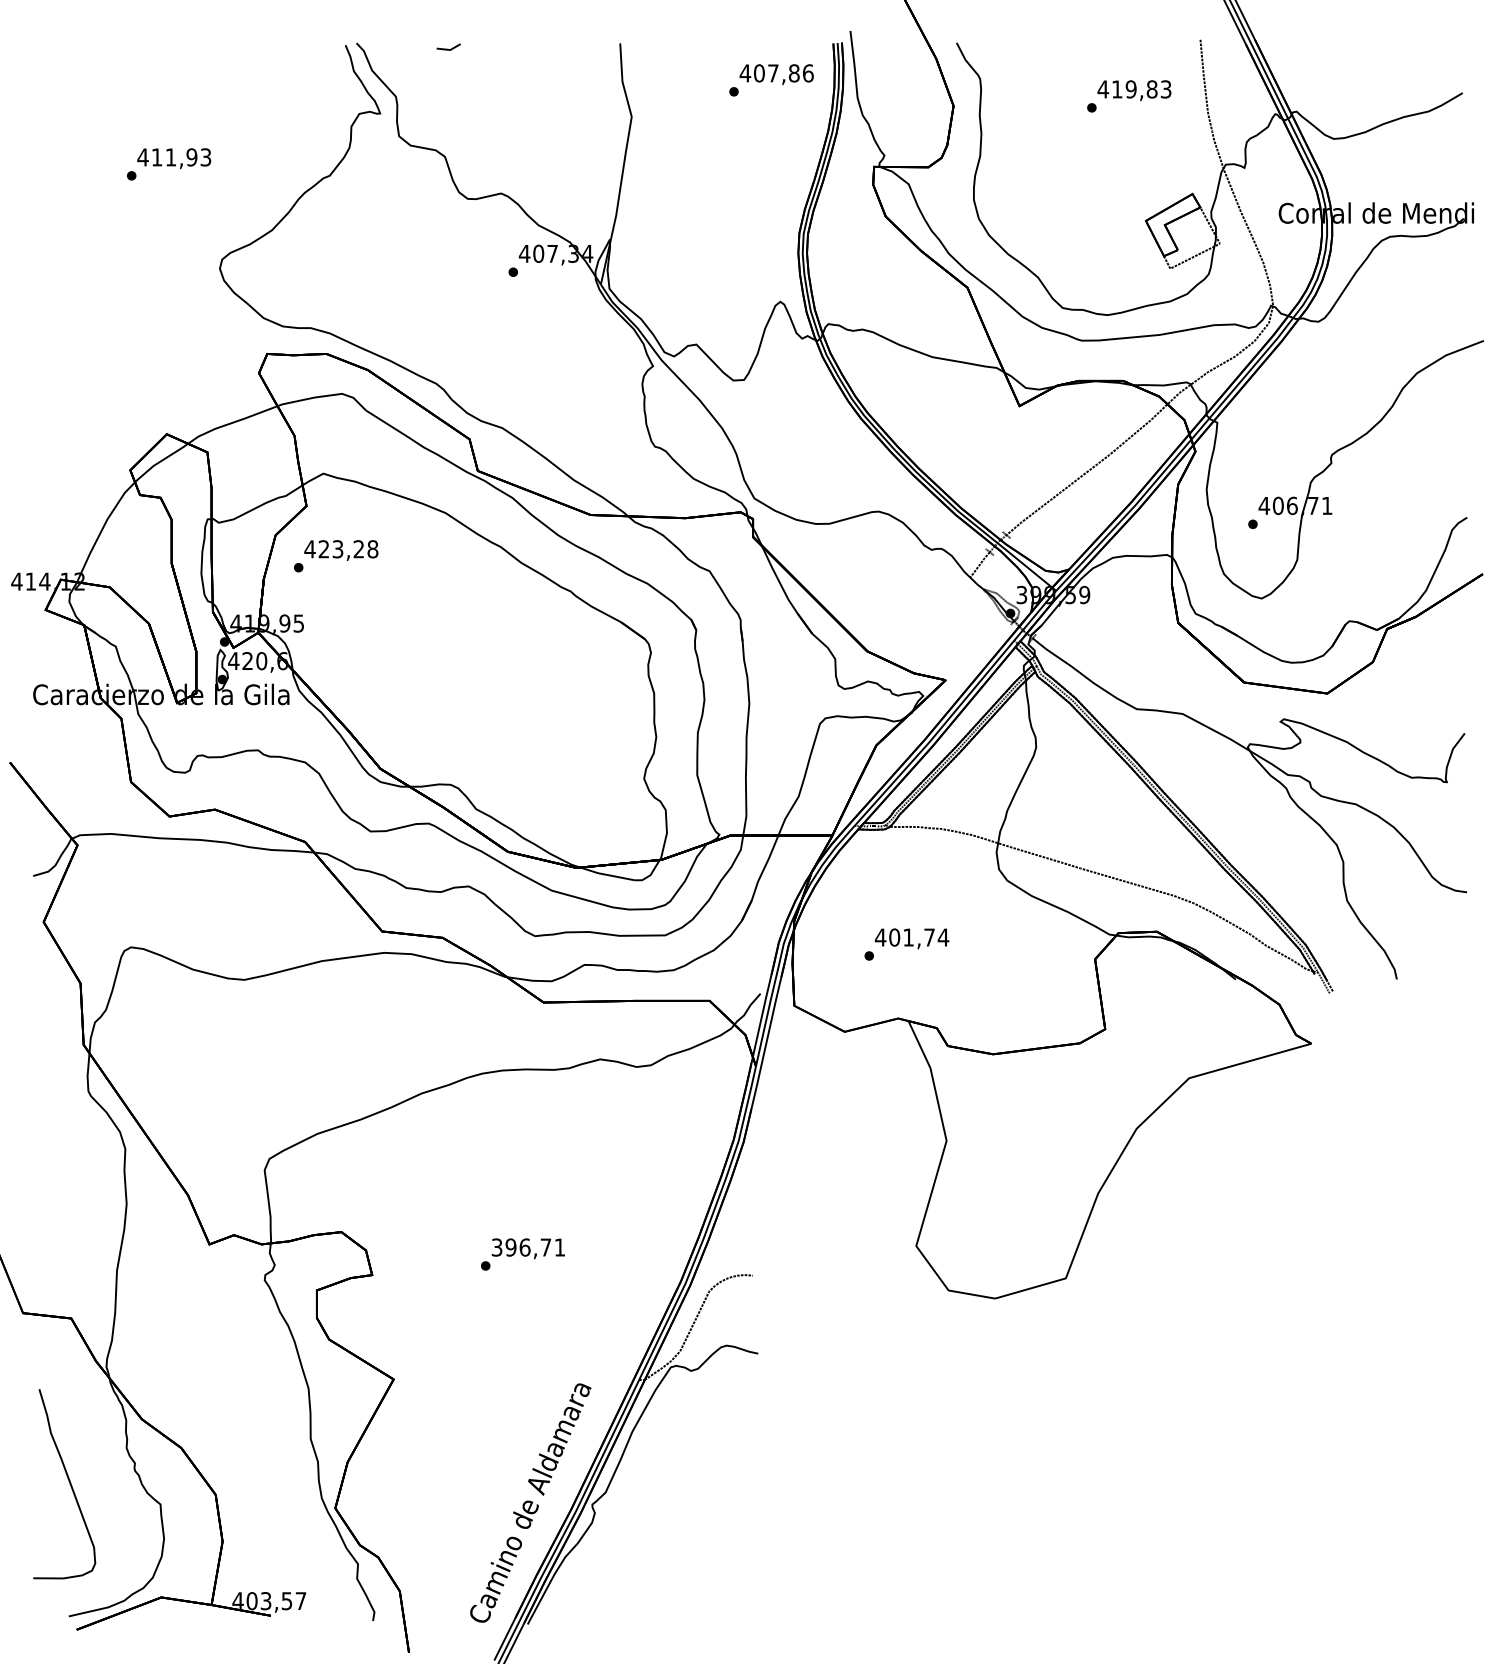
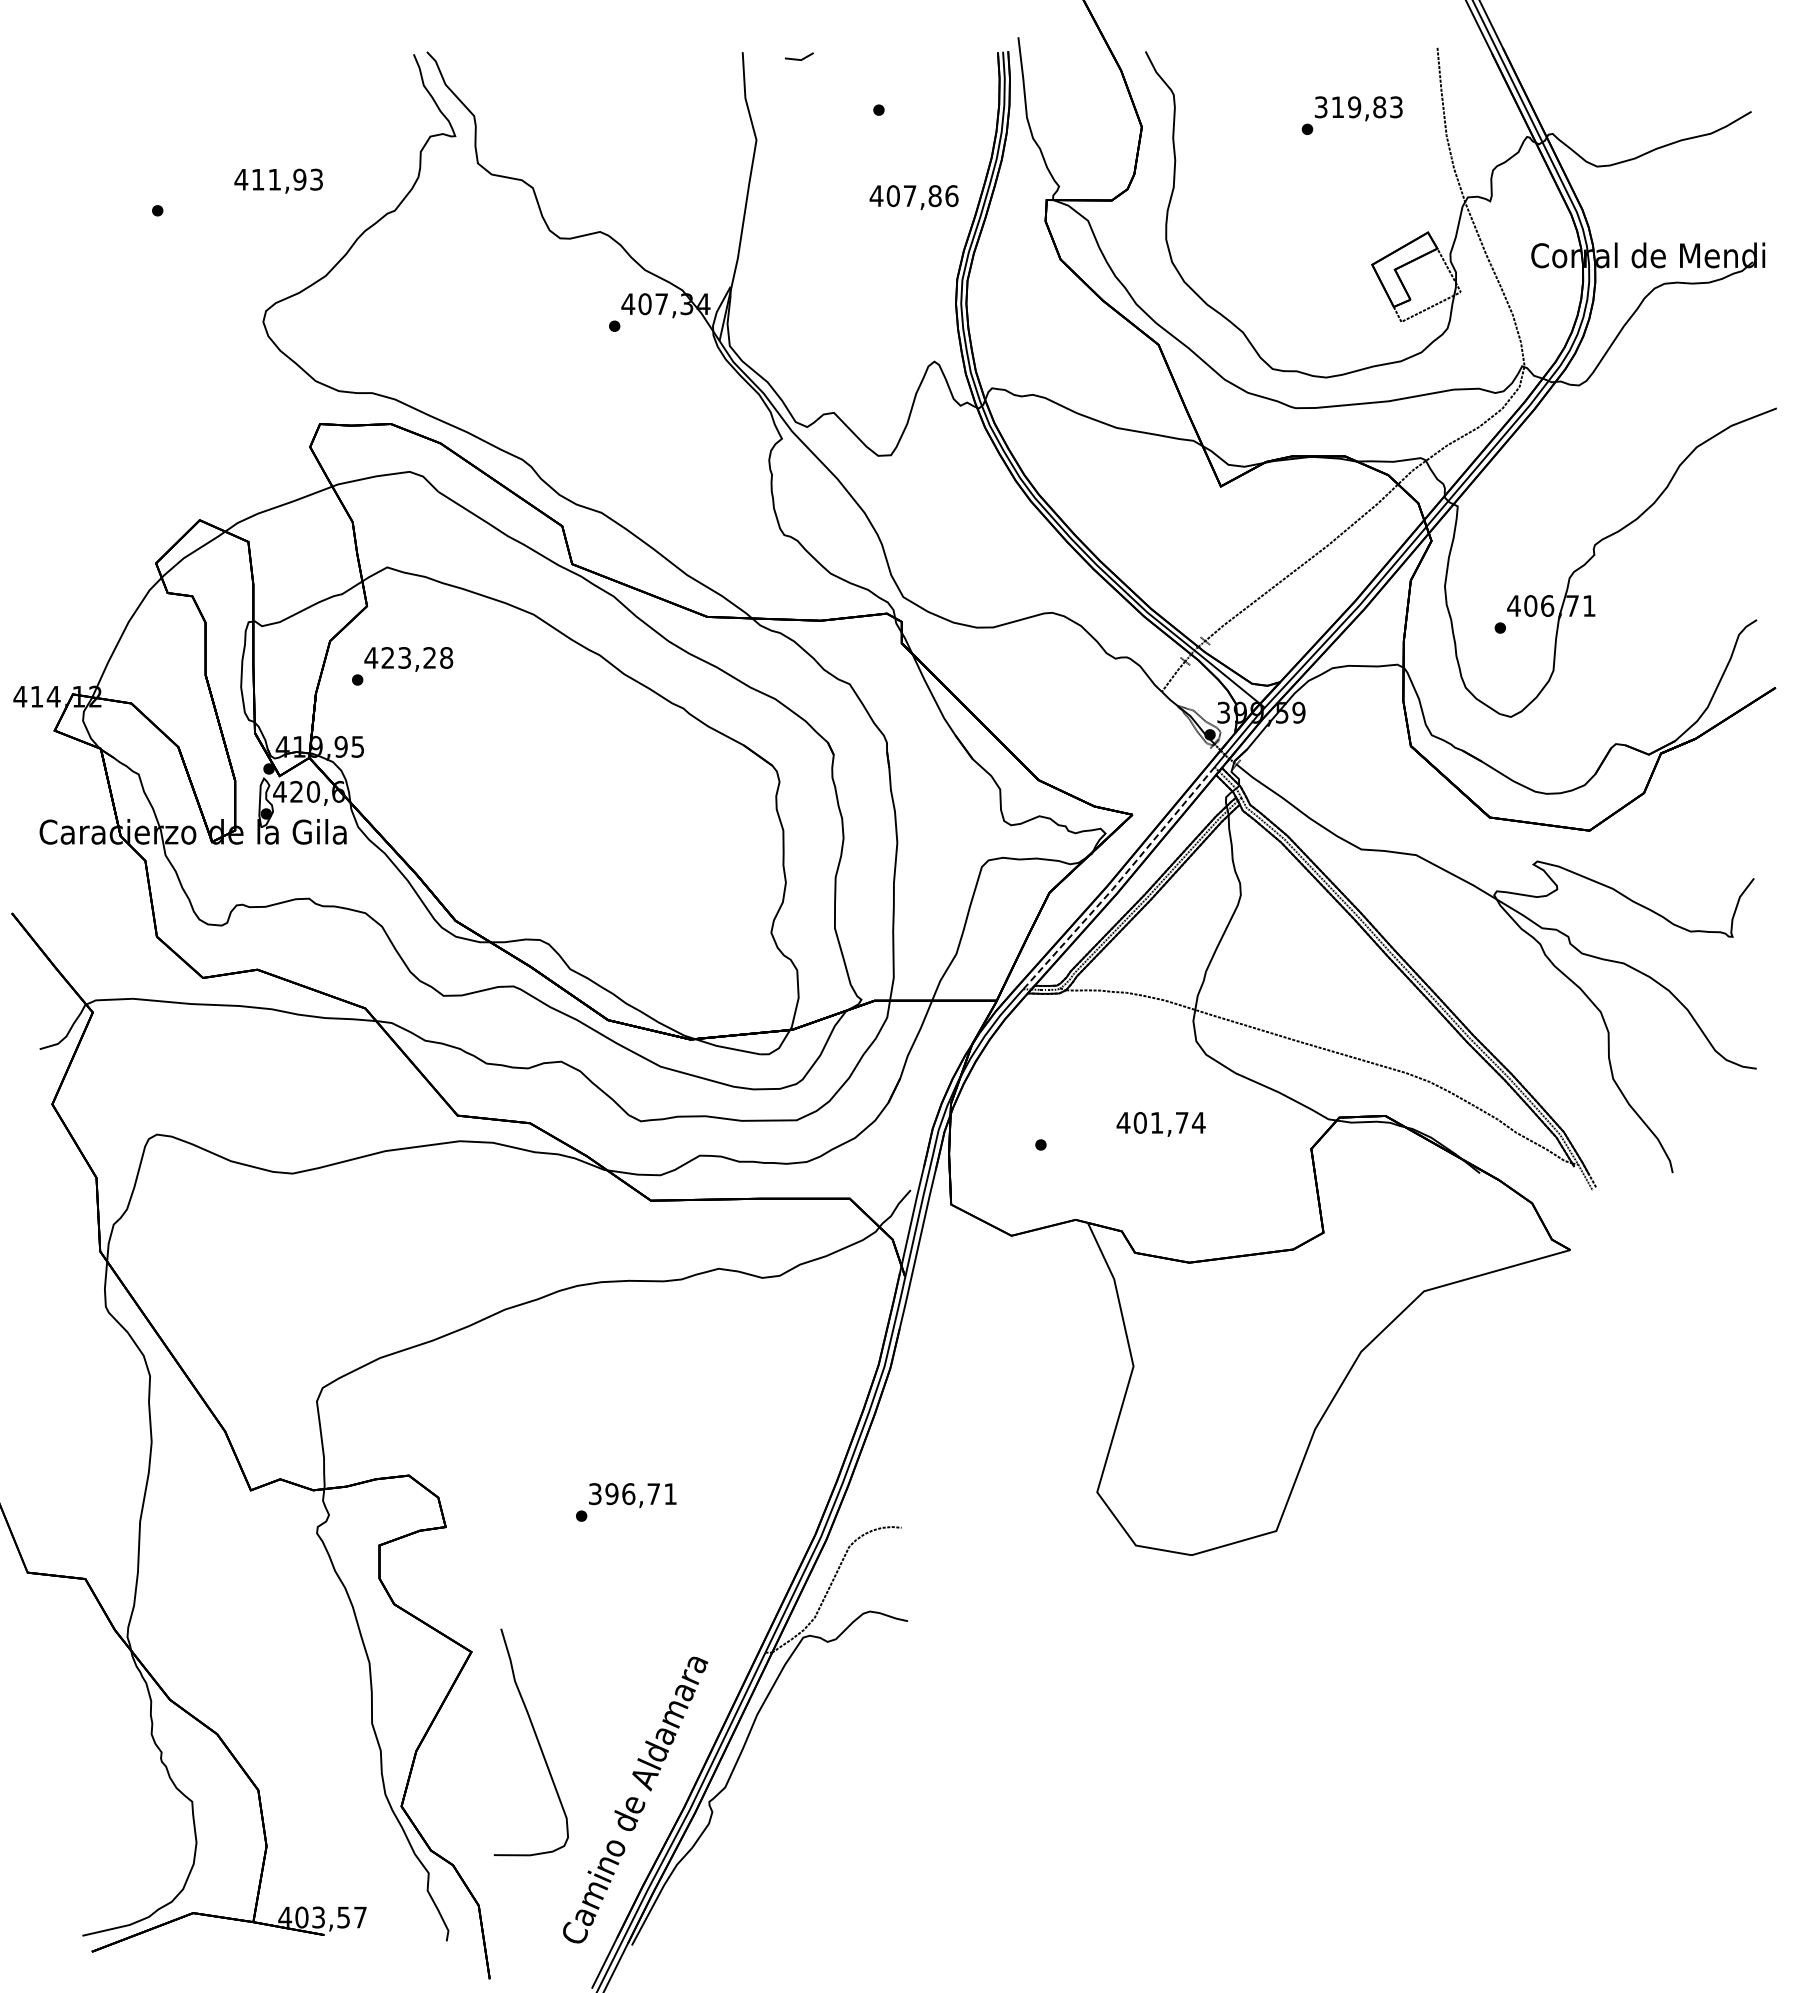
line: (448, 48) -> (798, 58), moved
text: (776, 74) -> (913, 197), moved
text: (1103, 89) -> (1321, 107), 419,83 -> 319,83
text: (174, 158) -> (278, 180), moved
line: (935, 735) -> (1120, 880), solid -> dashed
text: (911, 938) -> (1160, 1124), moved
curve: (68, 1481) -> (536, 1739), moved

